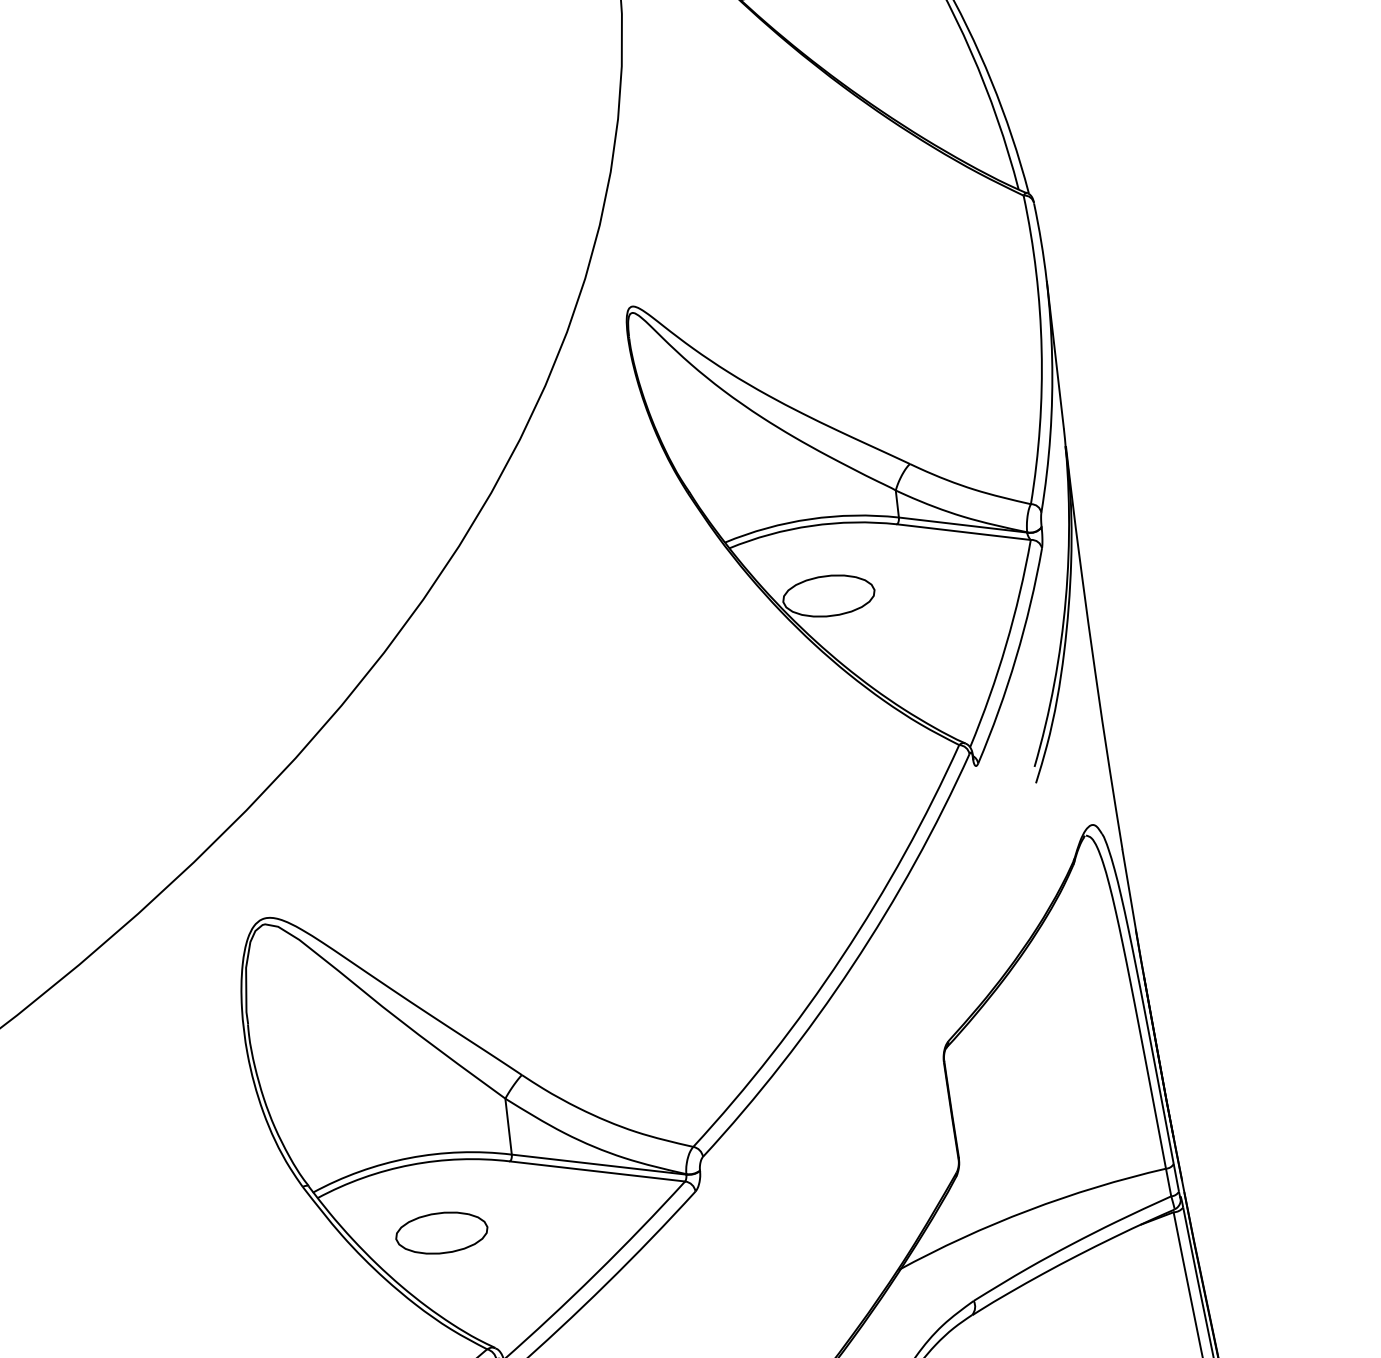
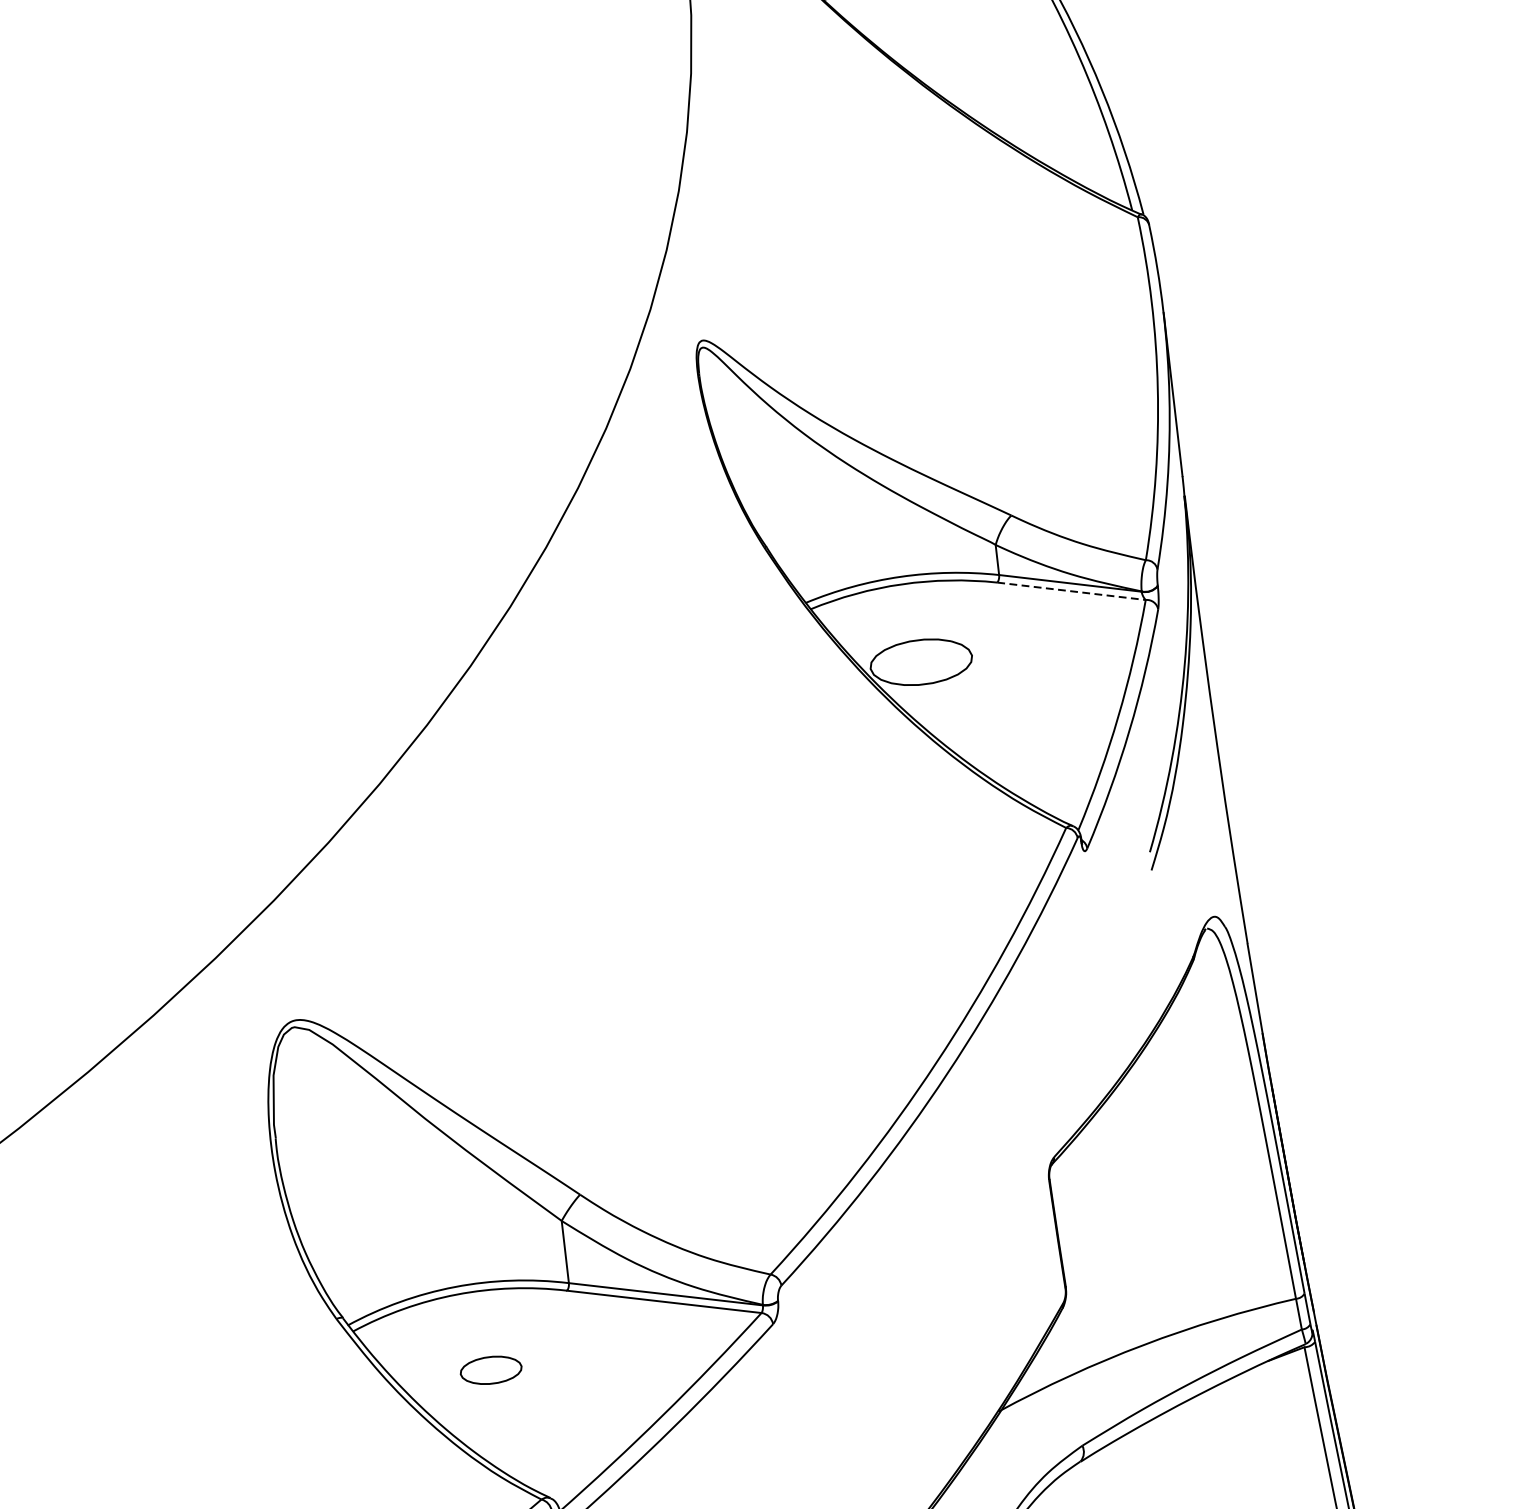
line: (964, 532) -> (1072, 591), solid -> dashed
part: (441, 1232) -> (490, 1369), size x0.6

